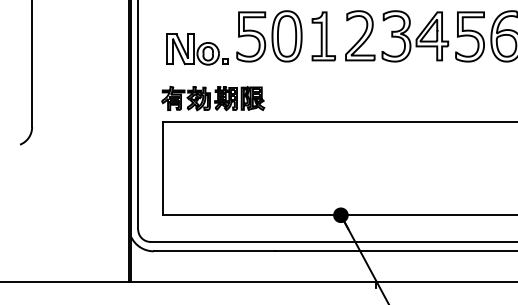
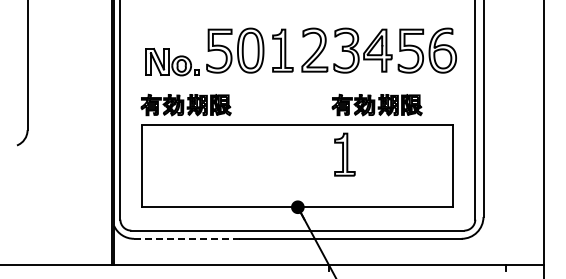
part: (430, 97) -> (376, 104), added
part: (394, 155) -> (344, 154), added
line: (214, 250) -> (187, 238), solid -> dashed

